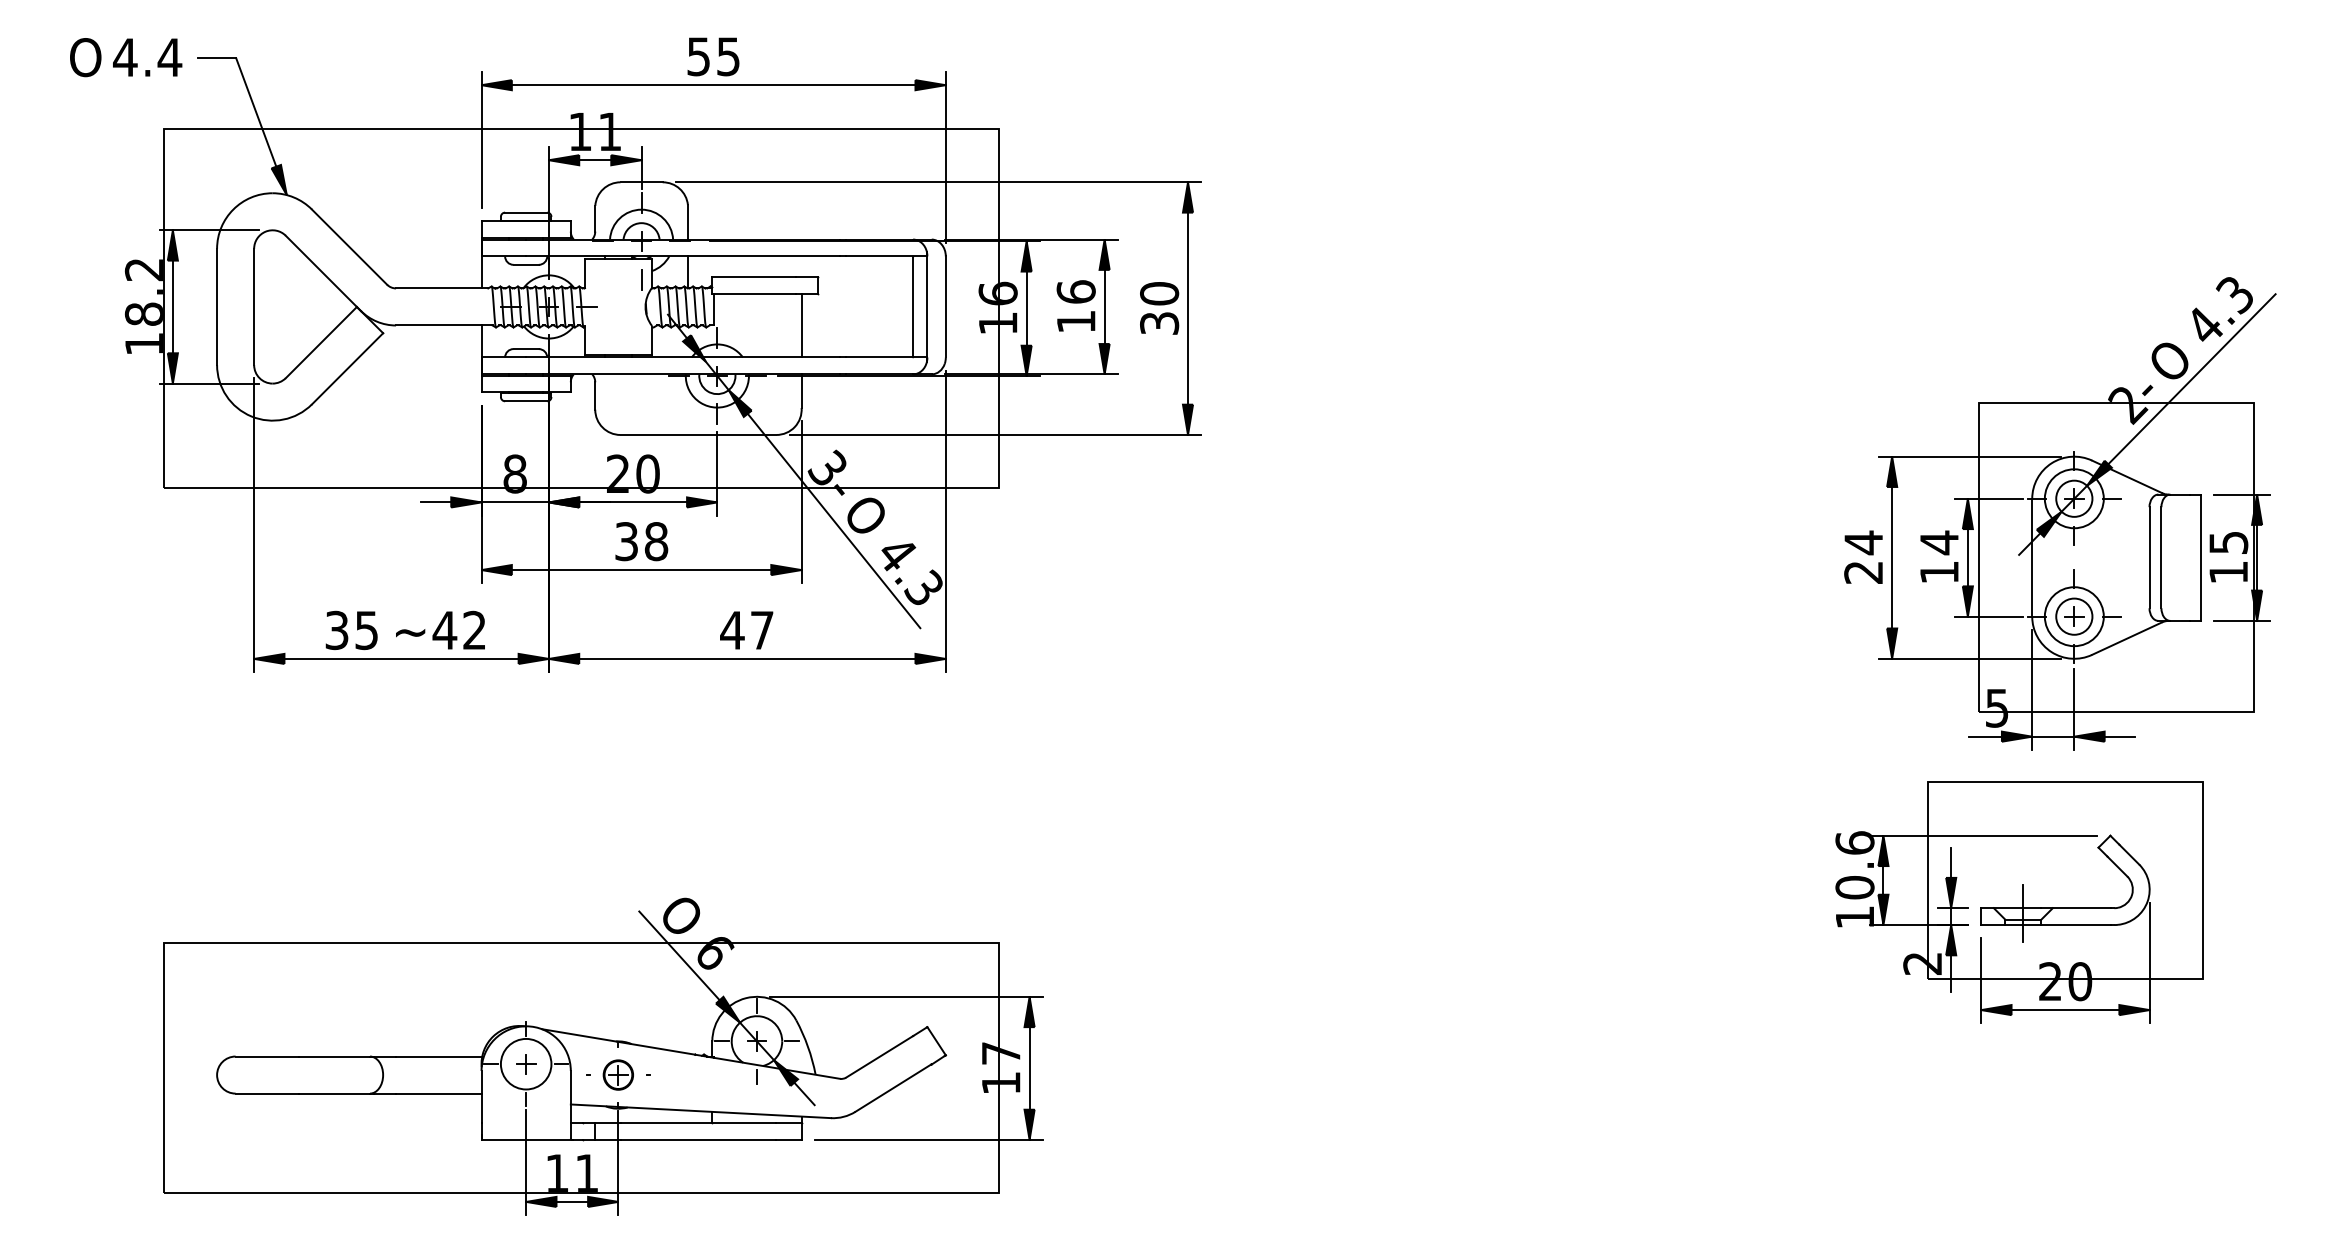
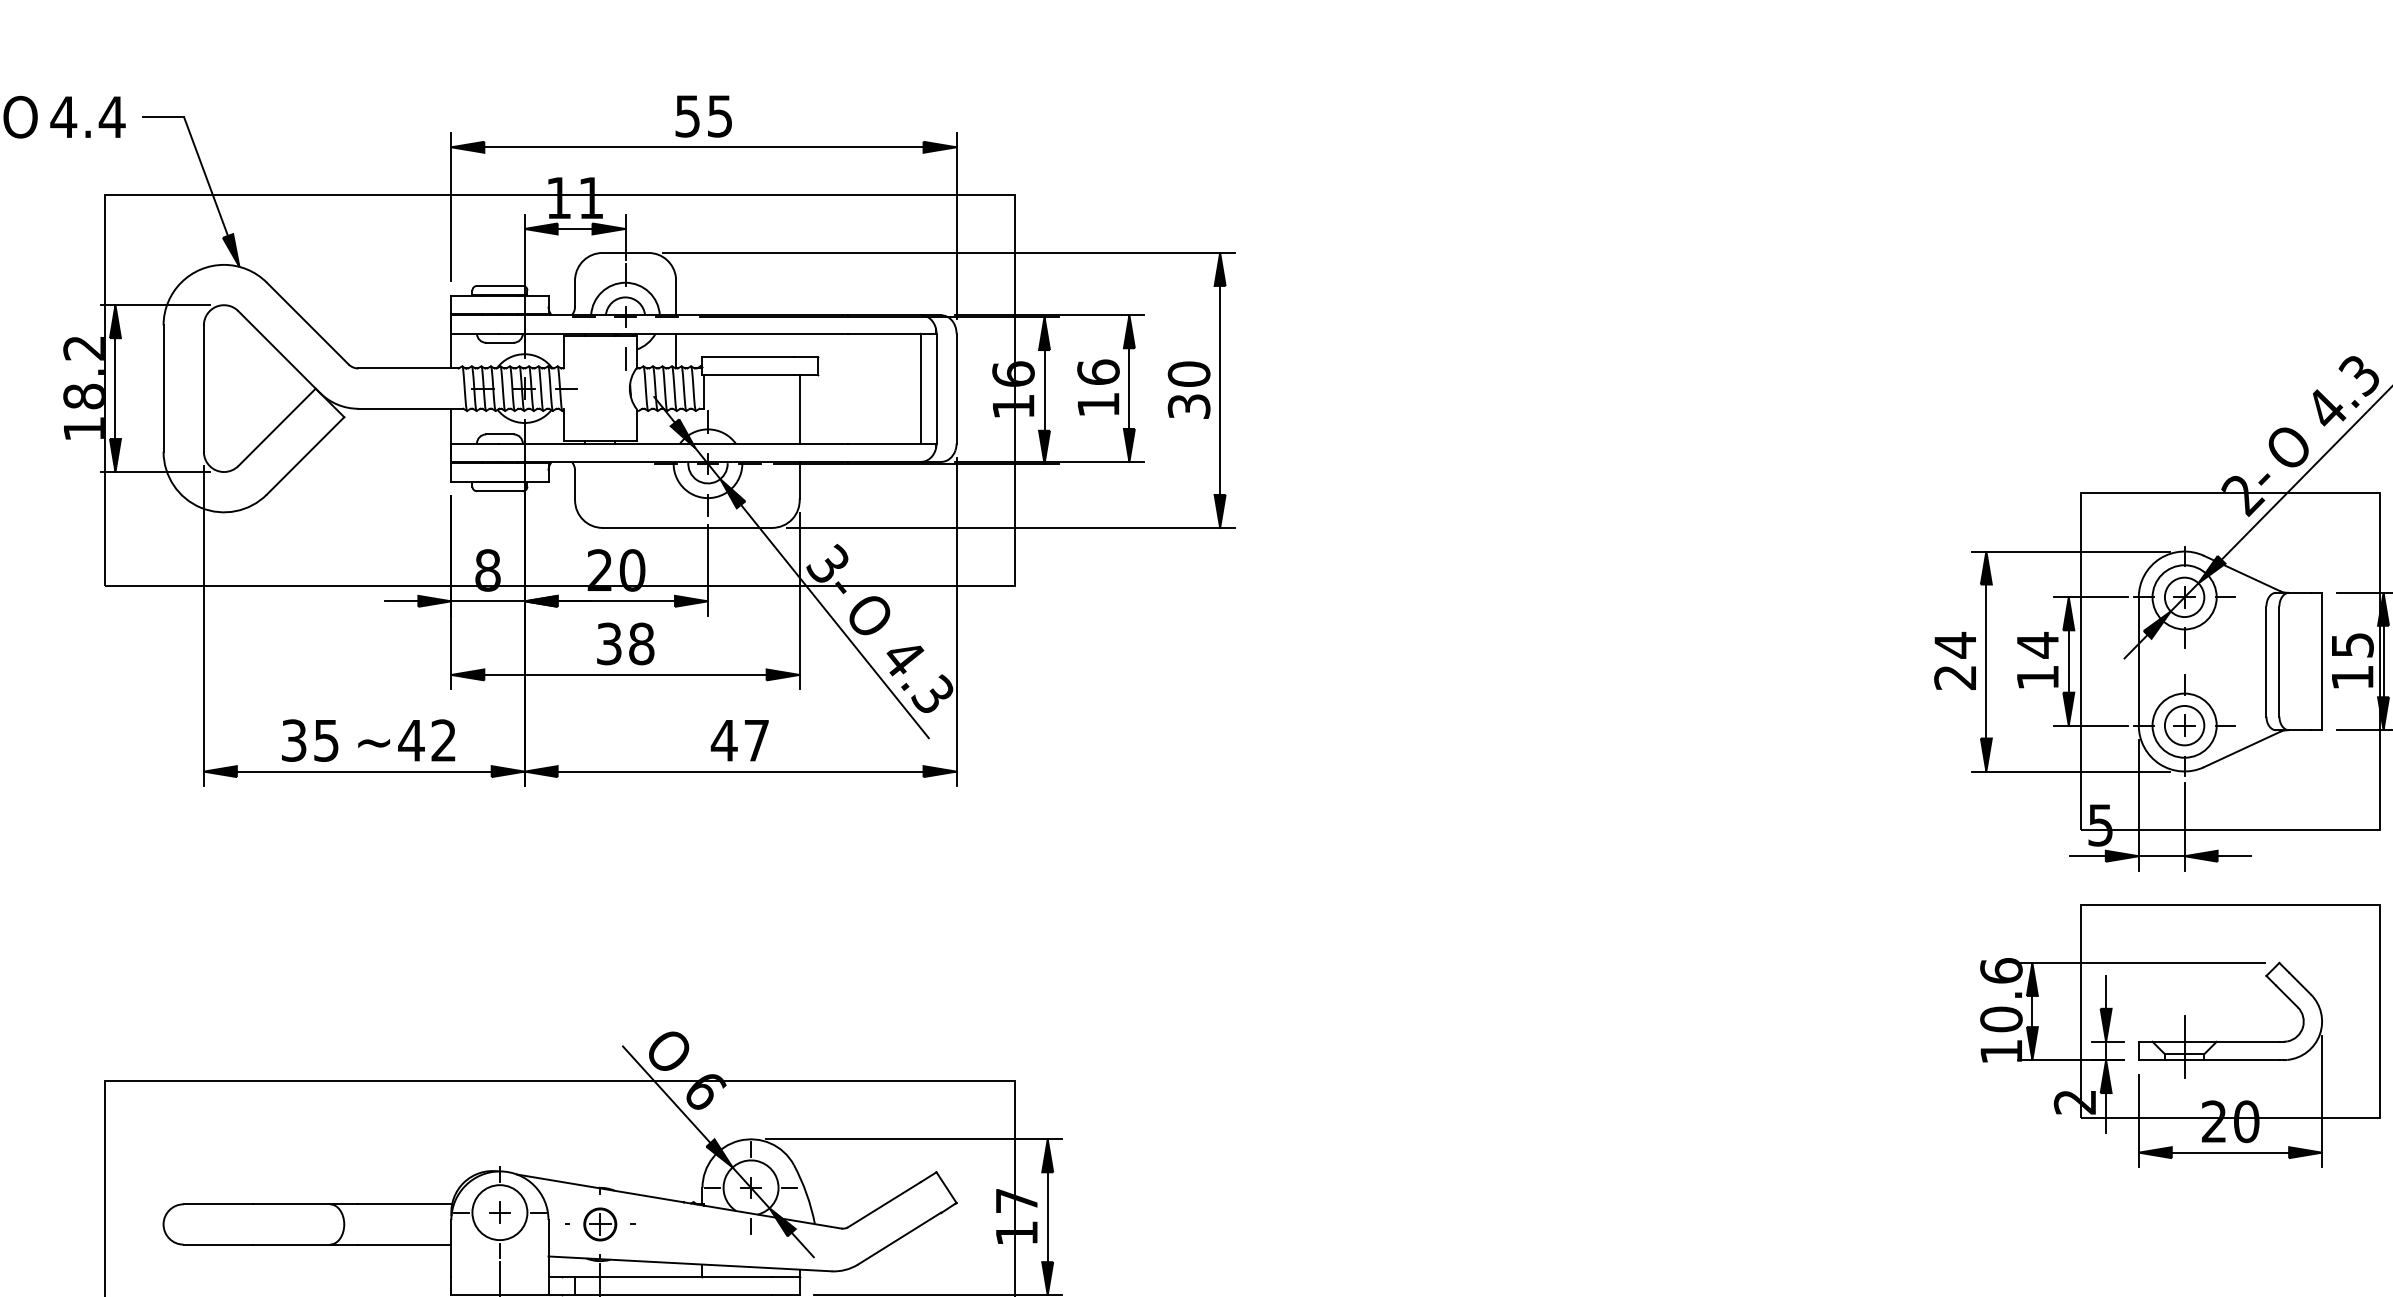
part: (2019, 902) -> (2180, 1035), moved

